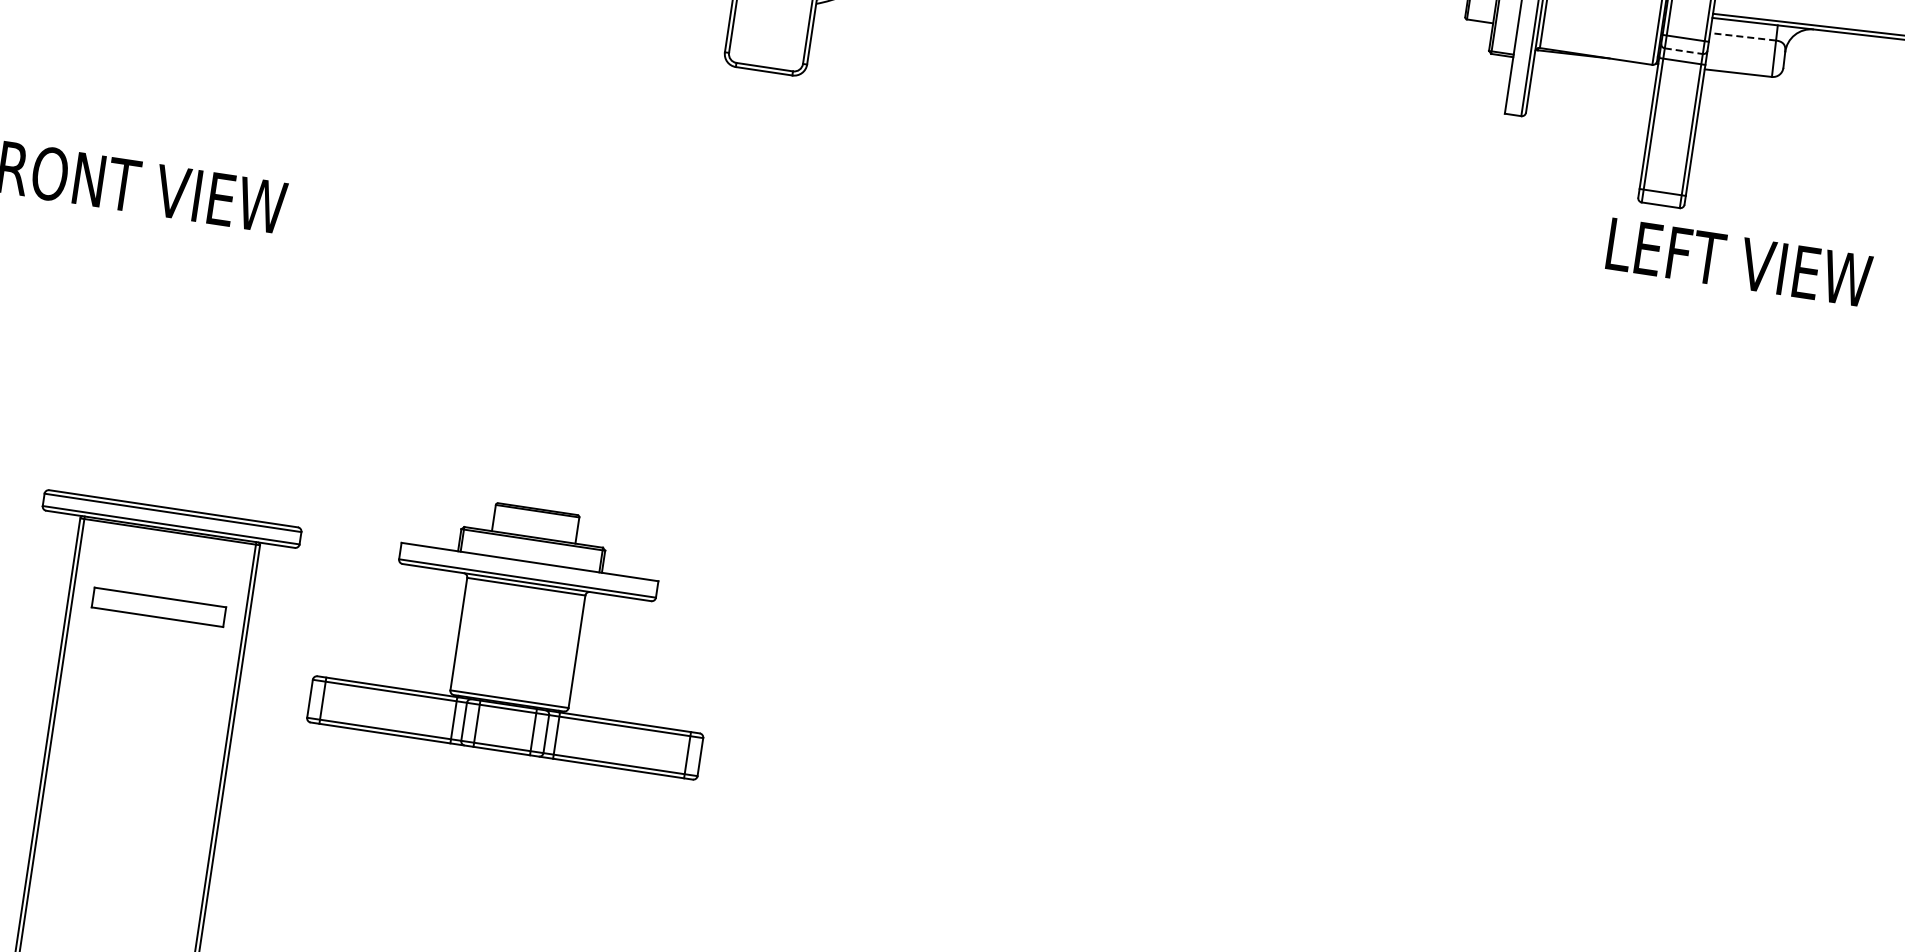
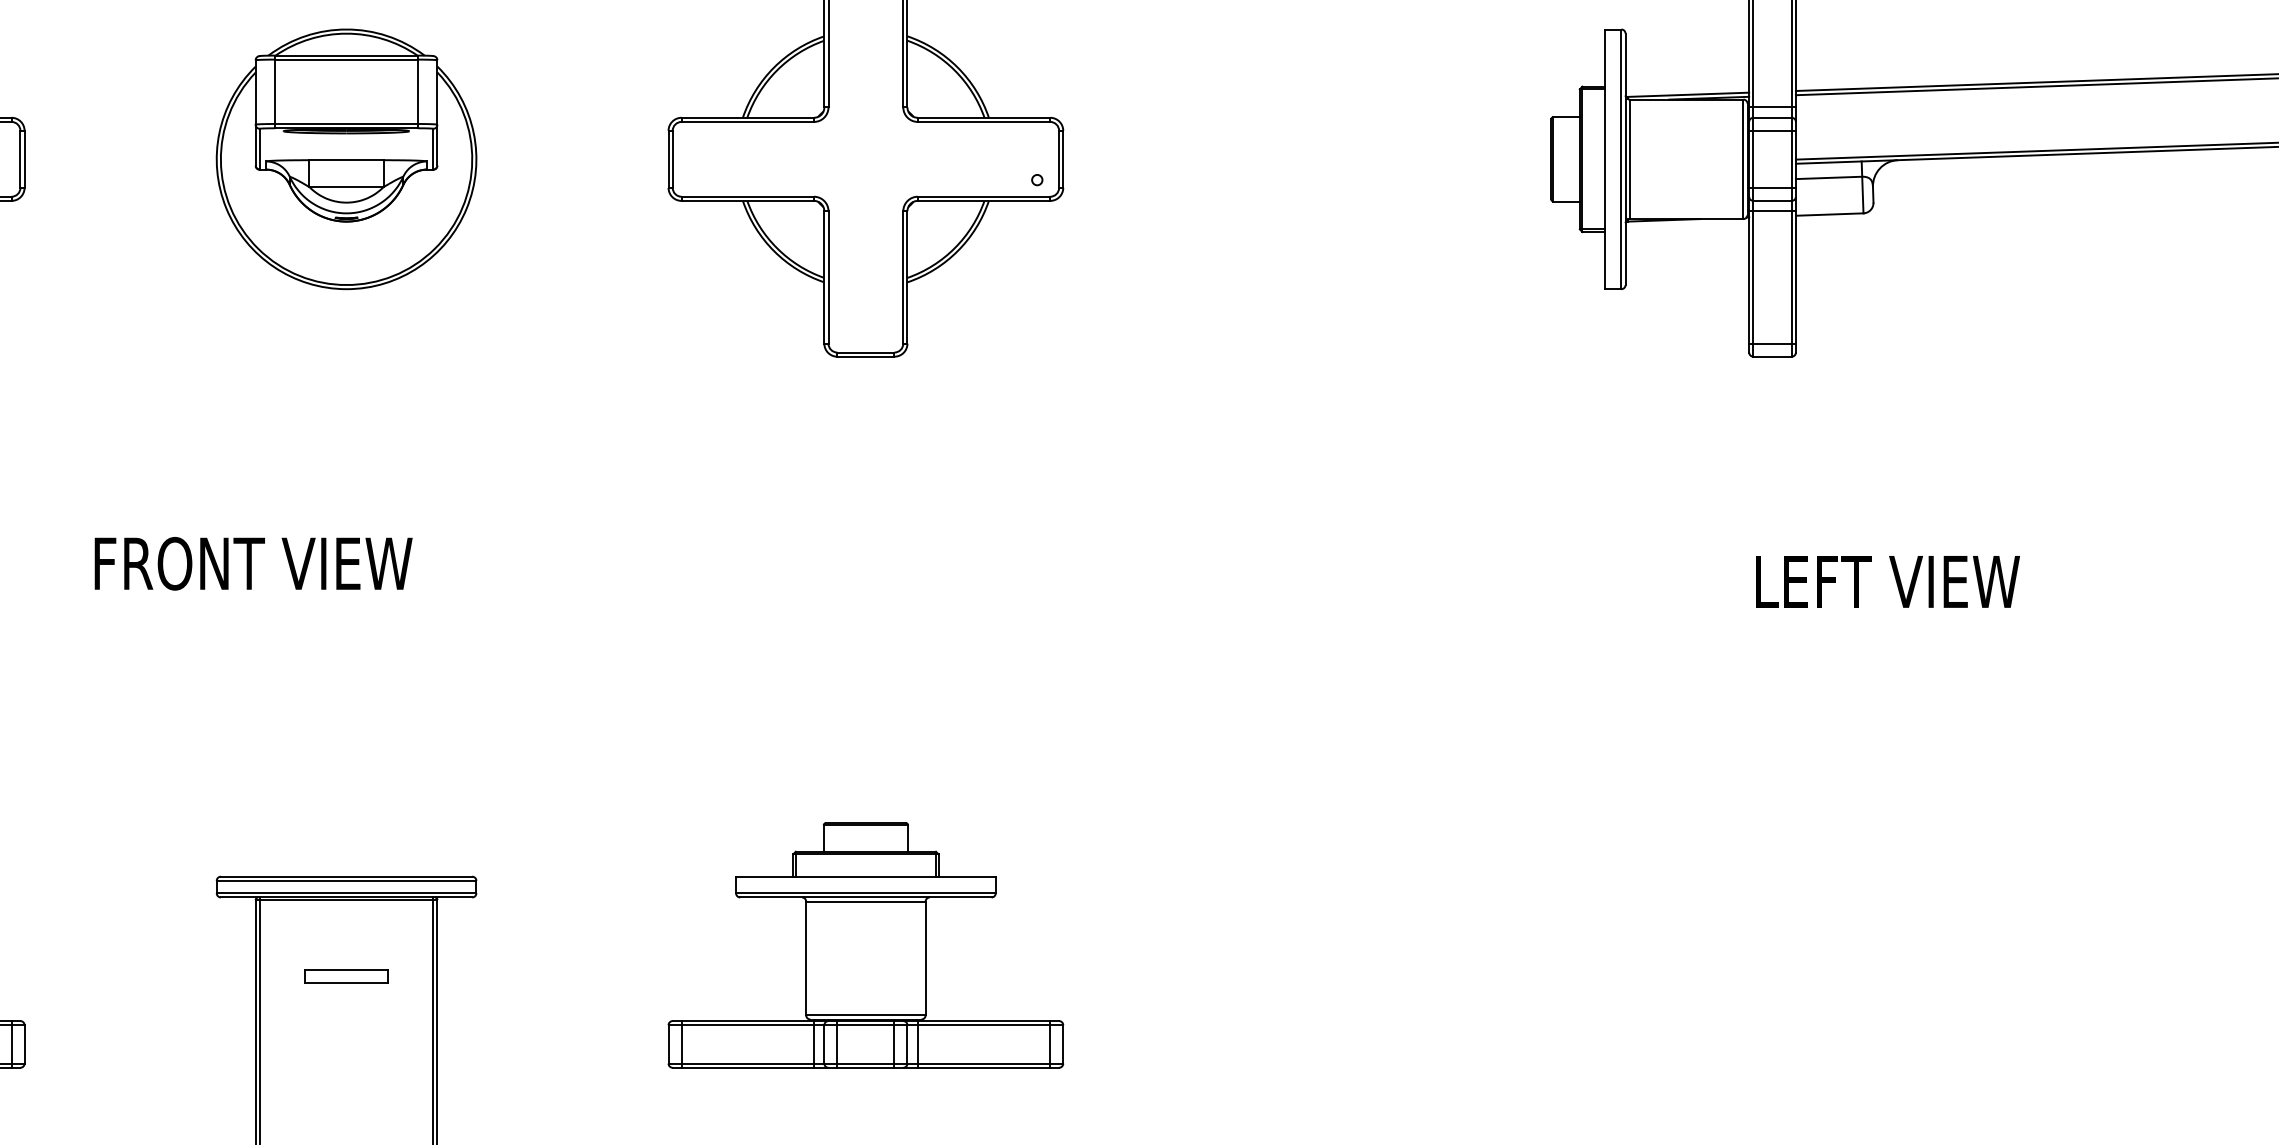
line: (1742, 36) -> (1828, 177), dashed -> solid
line: (1684, 50) -> (1773, 200), dashed -> solid
text: (1739, 262) -> (1887, 581), moved
part: (158, 607) -> (346, 976), size x0.62
part: (519, 630) -> (865, 945), moved

